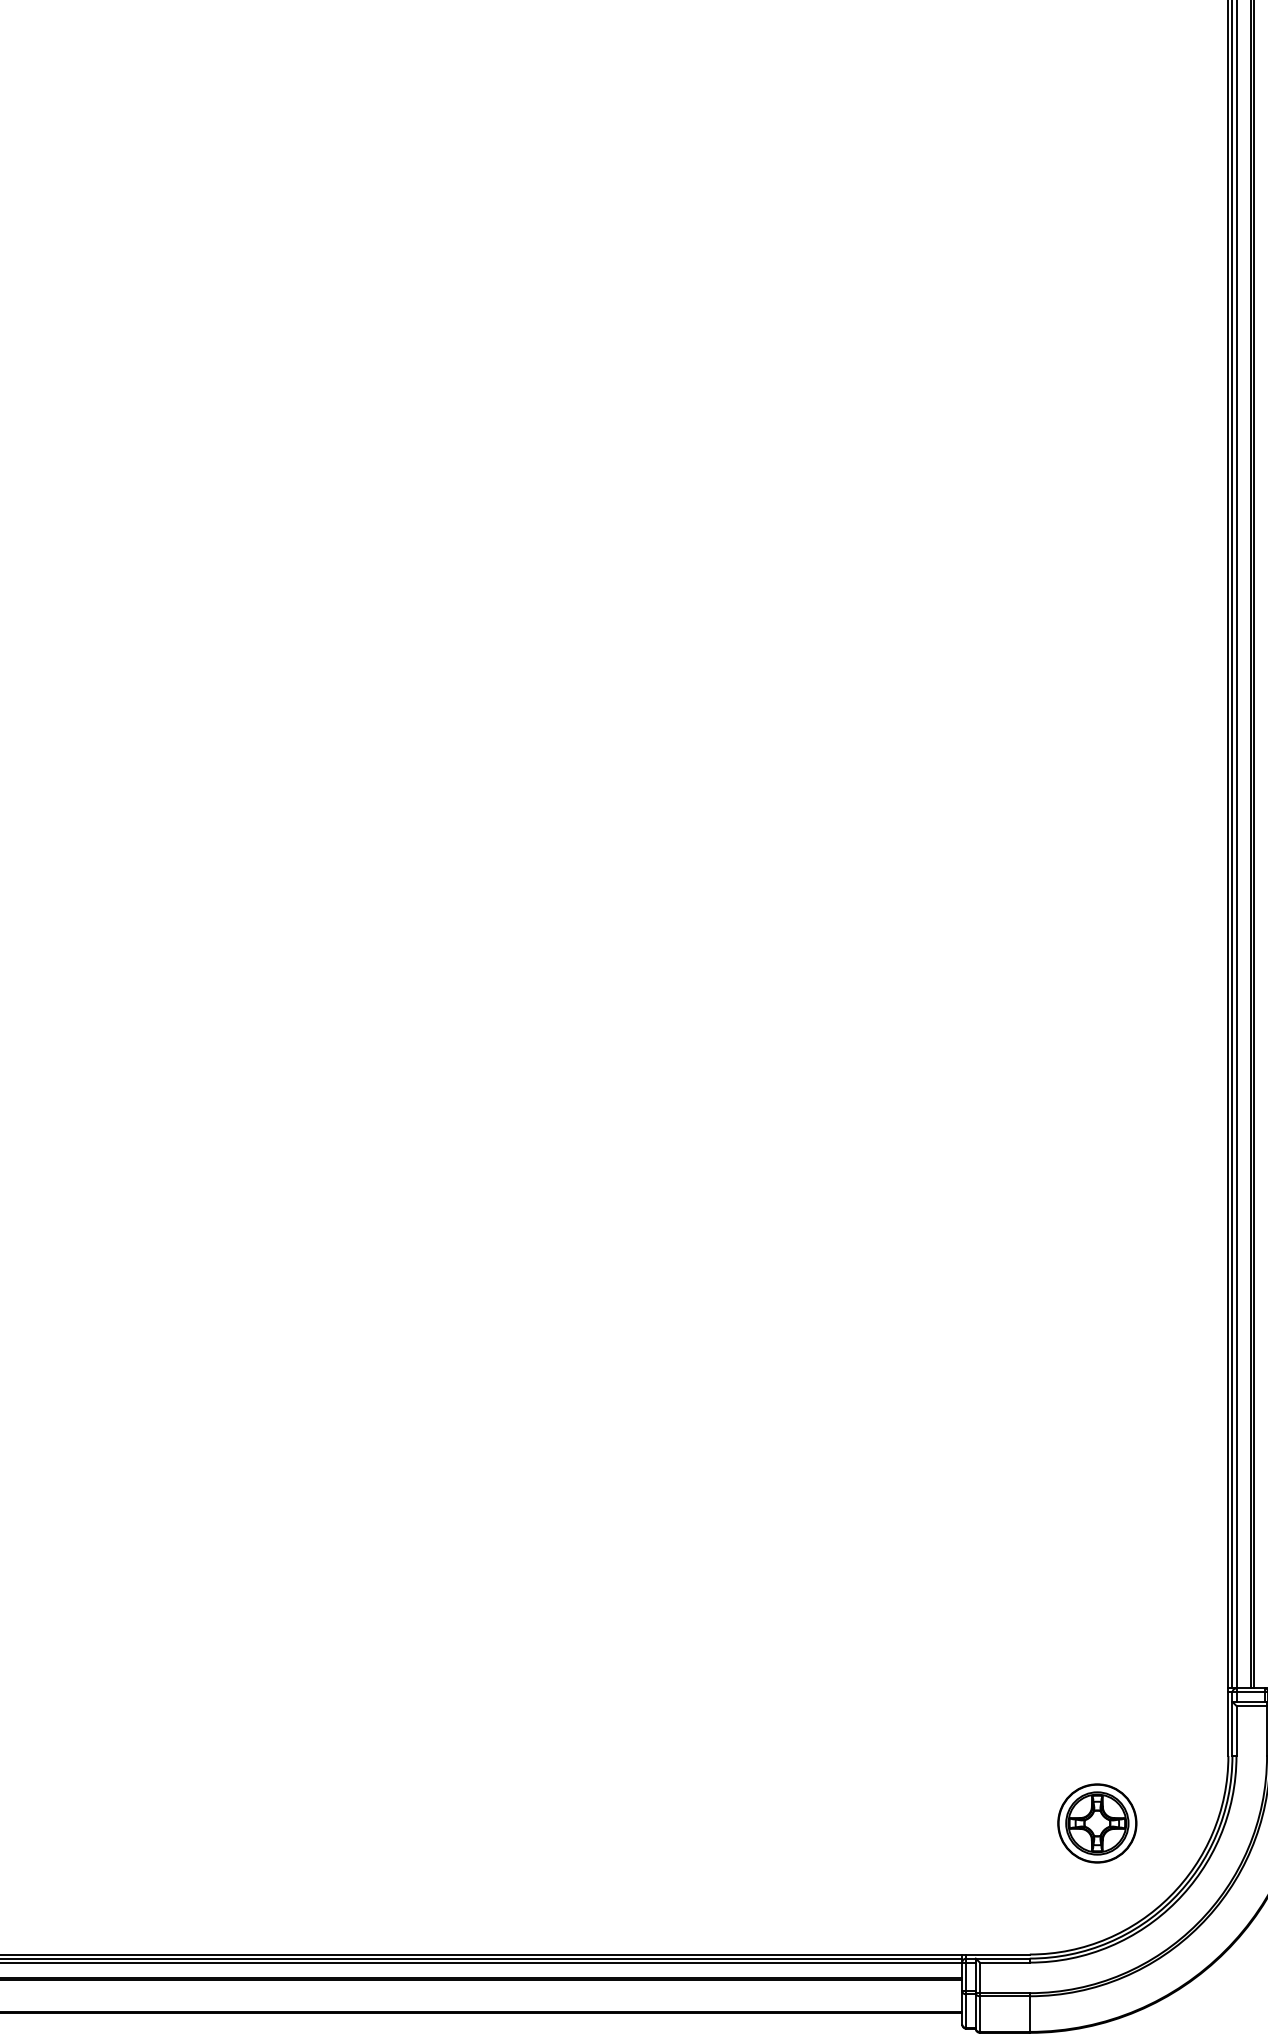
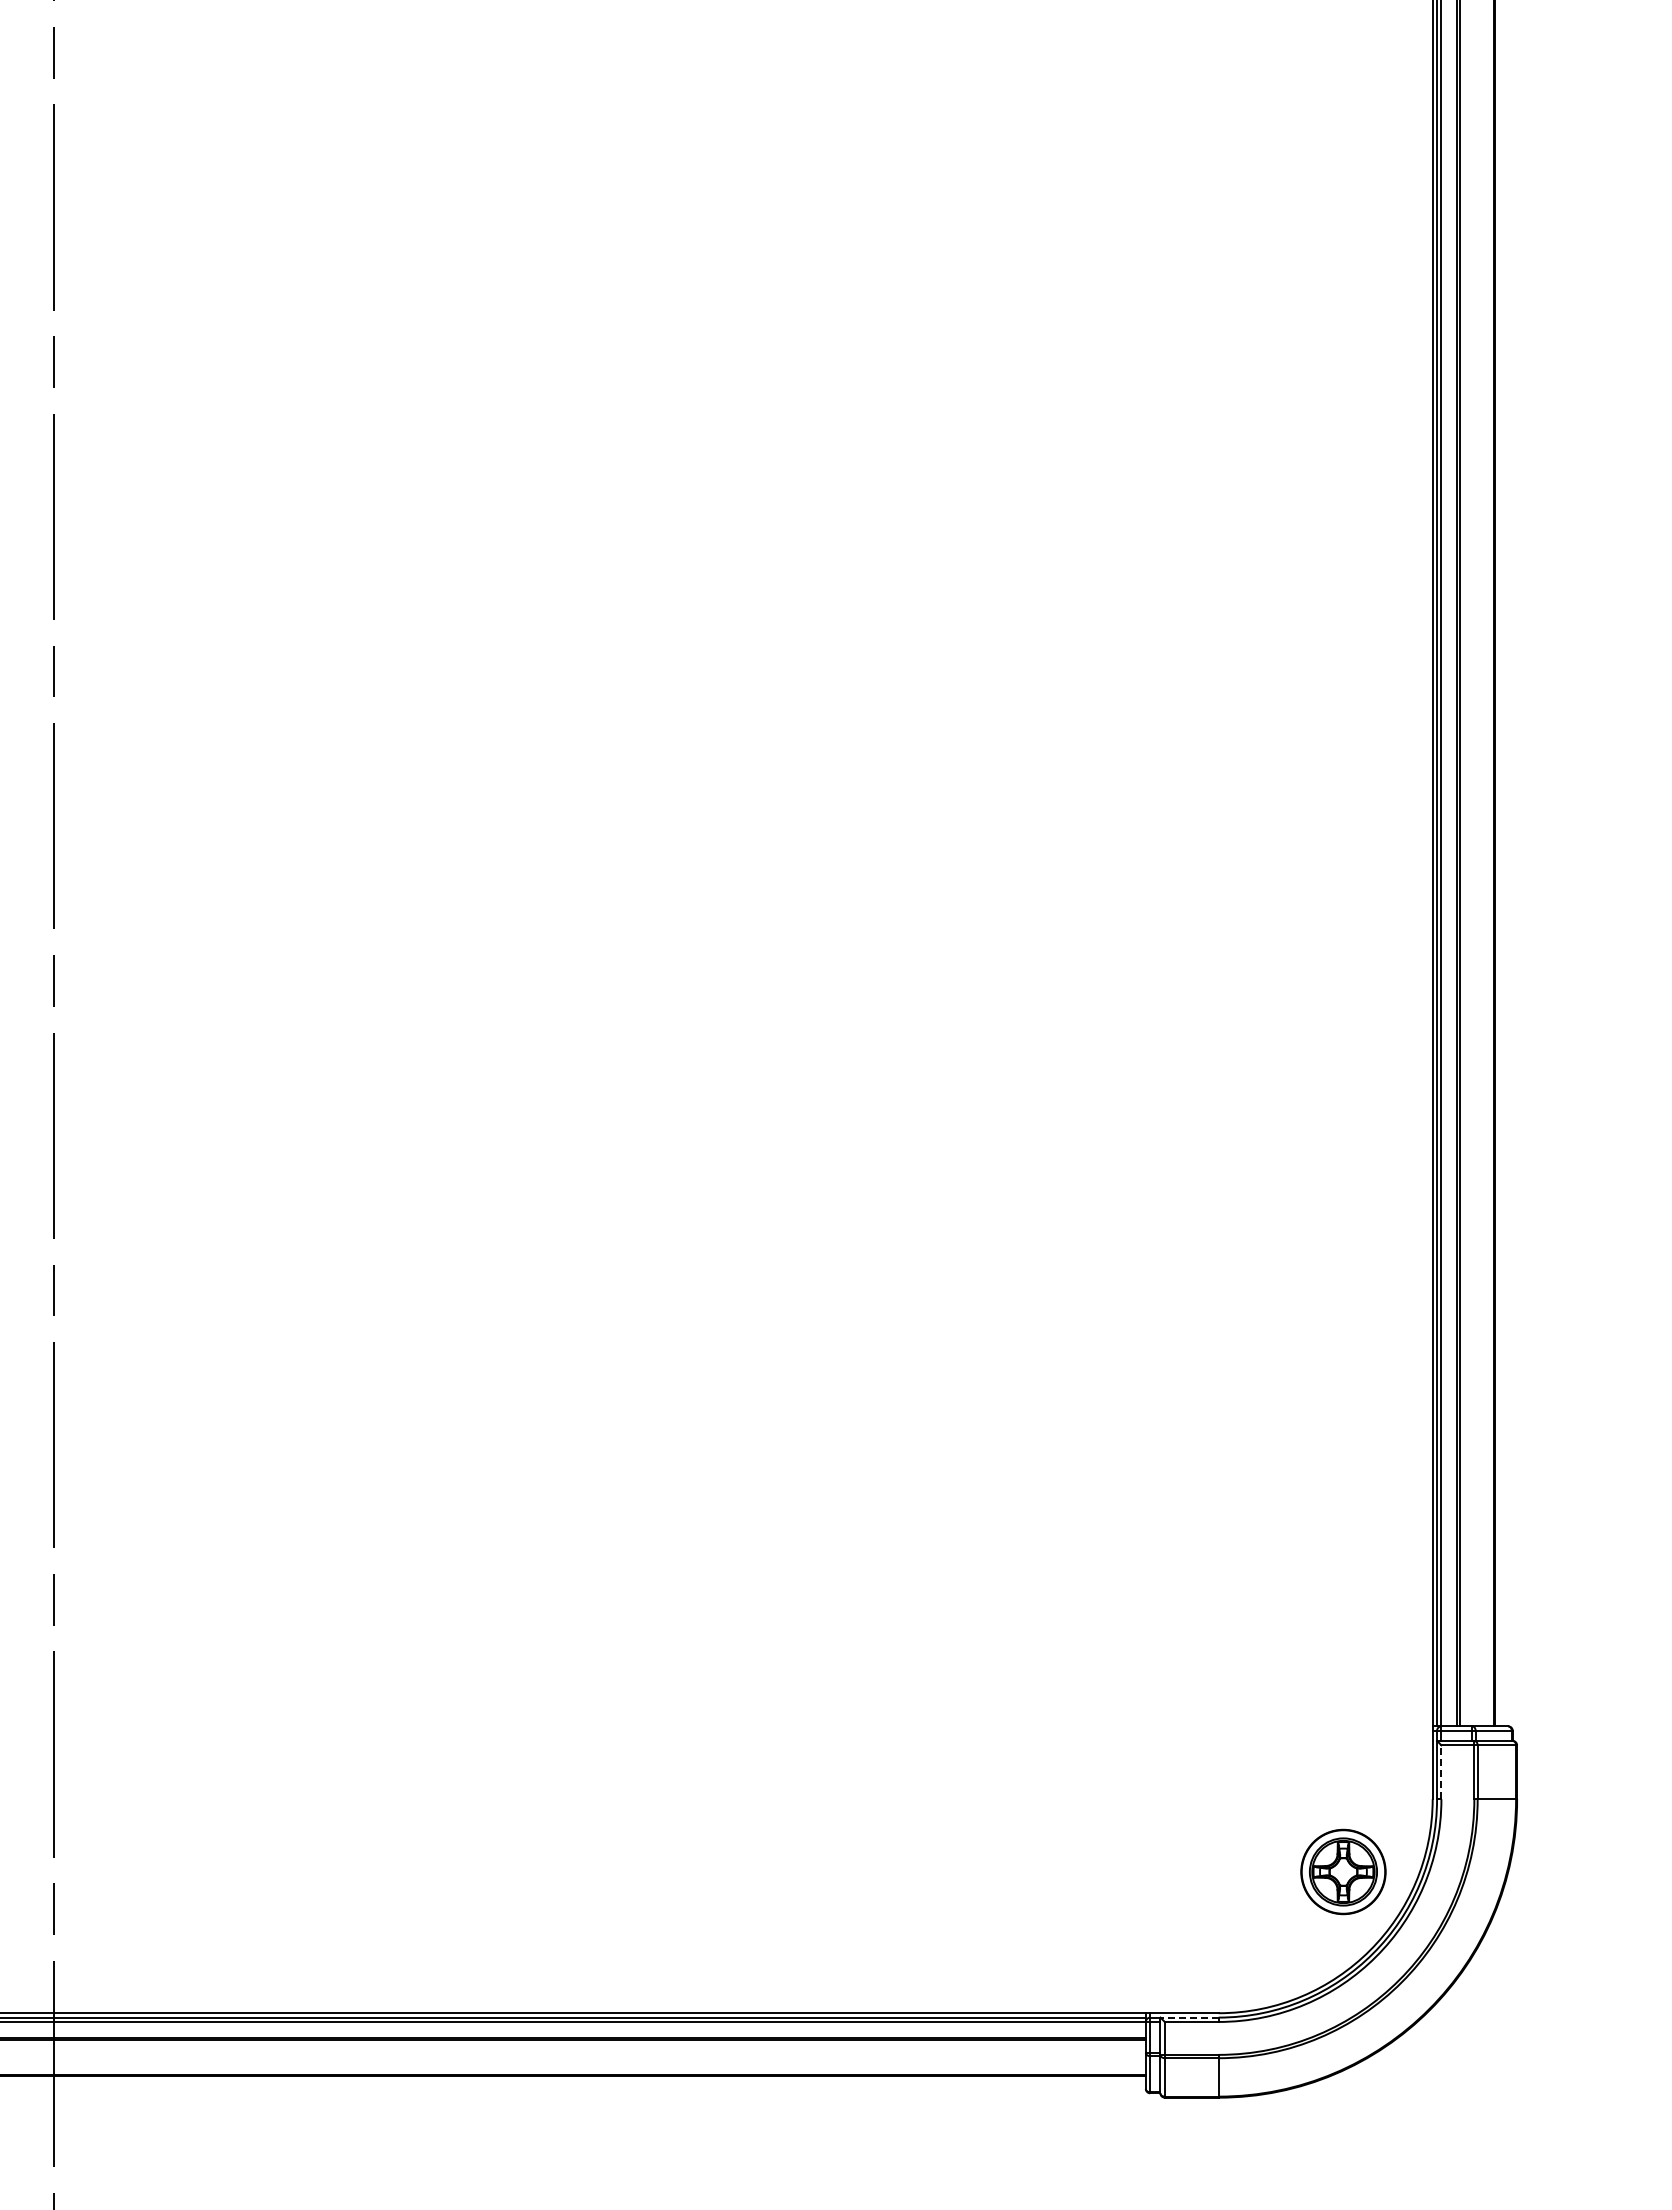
line: (1236, 1731) -> (1441, 1772), solid -> dashed
part: (1097, 1823) -> (1343, 1871), moved
line: (1002, 1958) -> (1189, 2017), solid -> dashed

